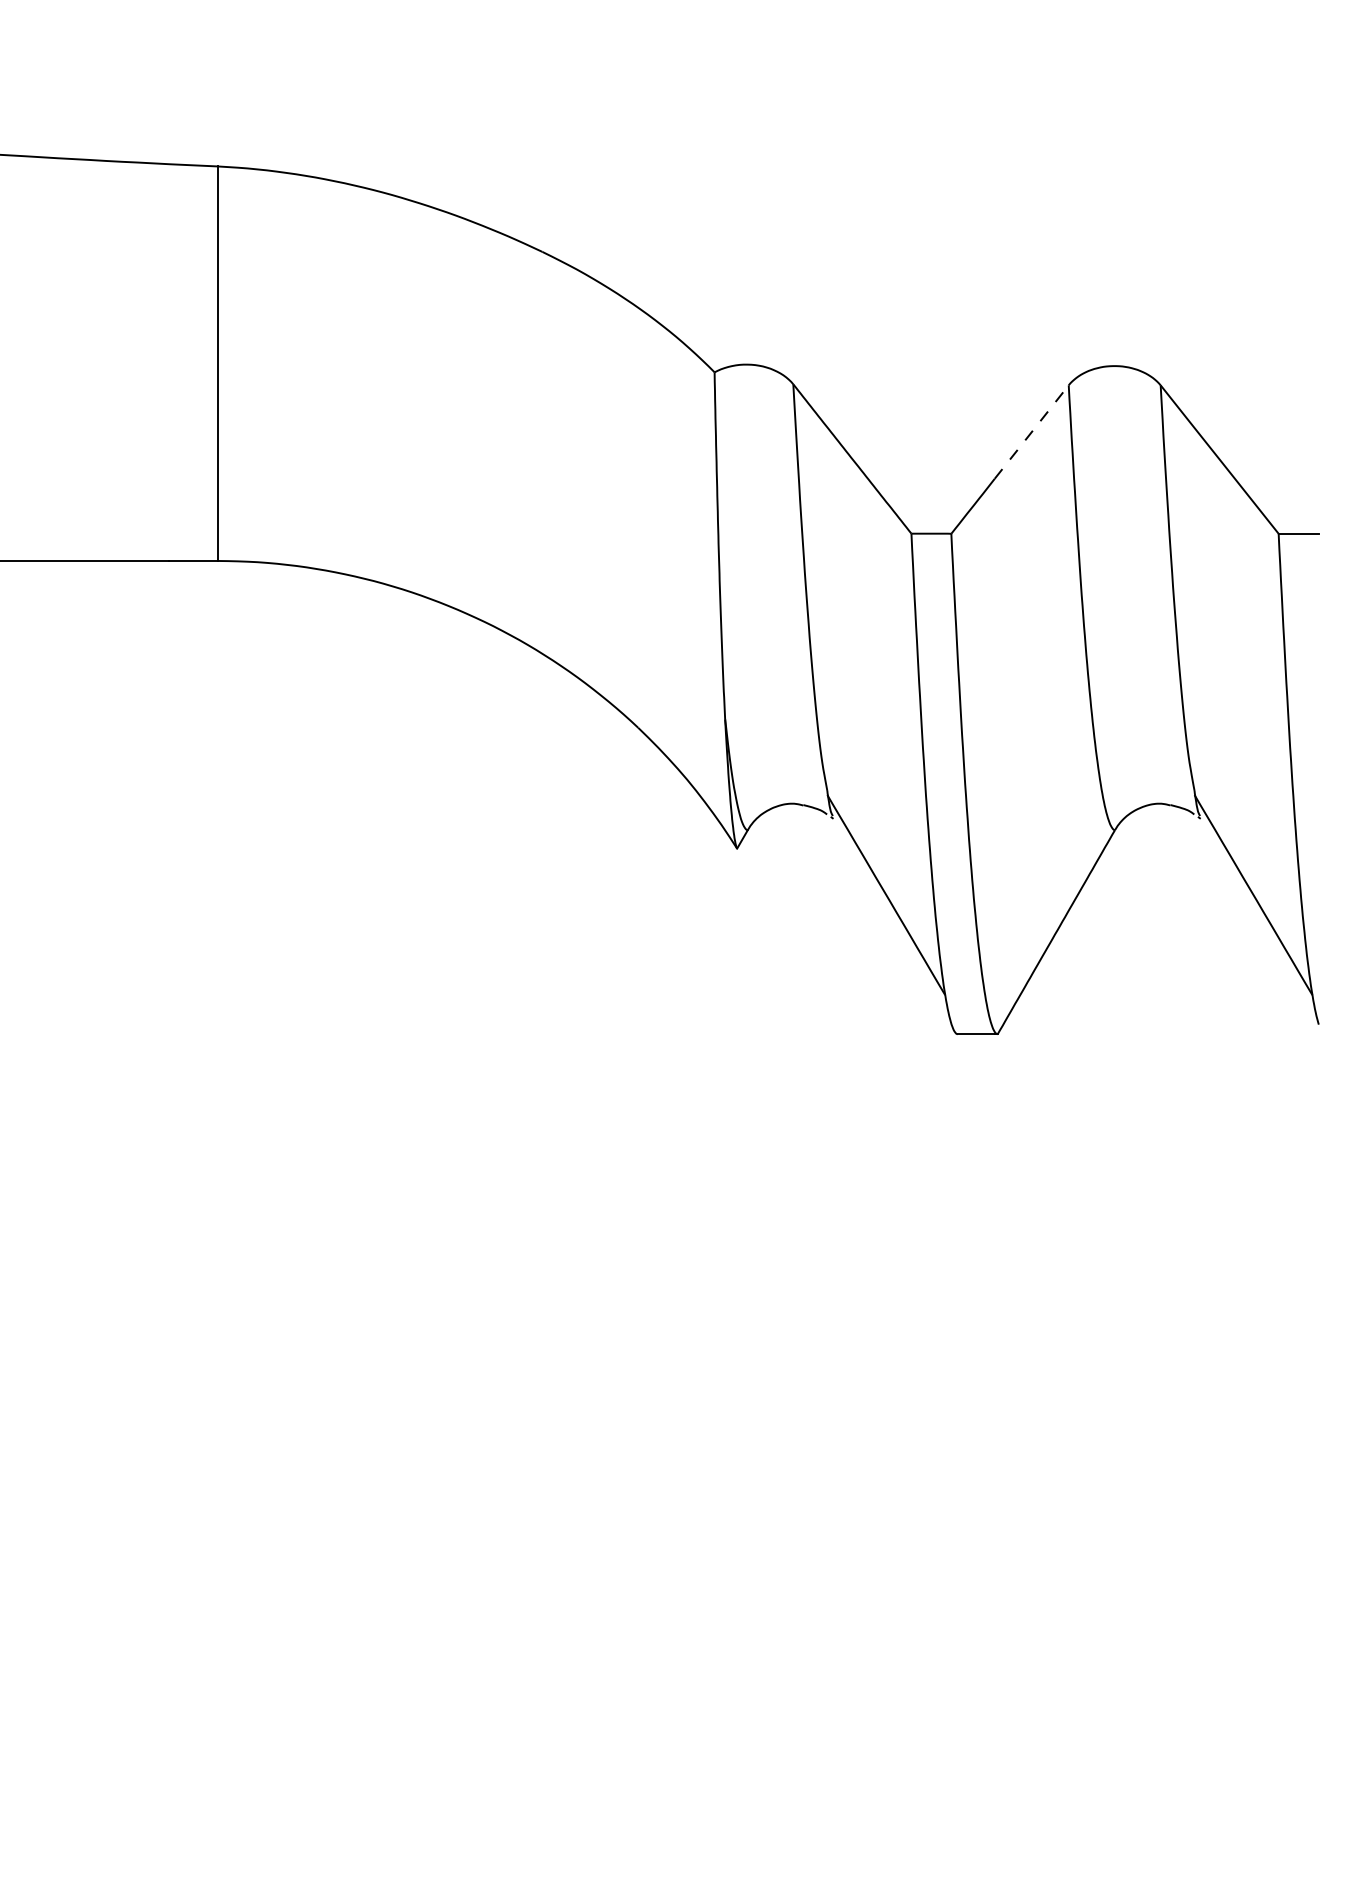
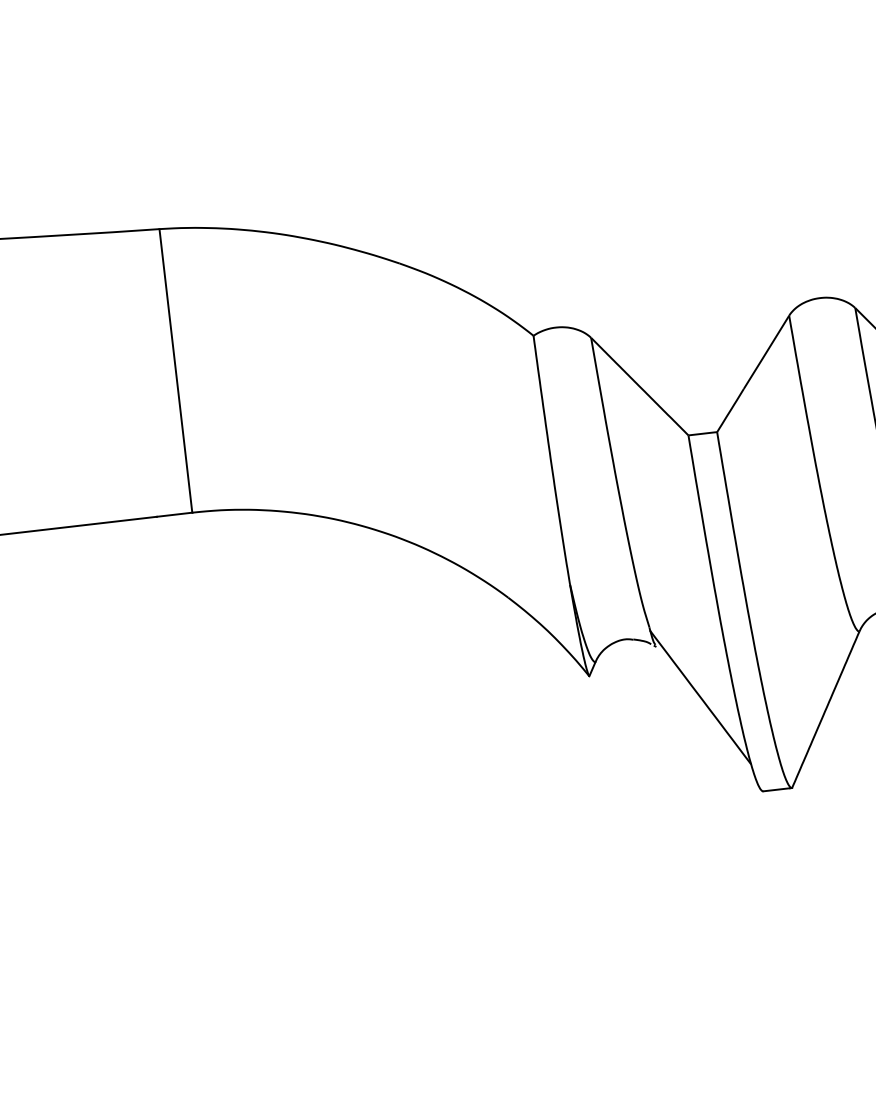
line: (1031, 432) -> (766, 352), dashed -> solid

